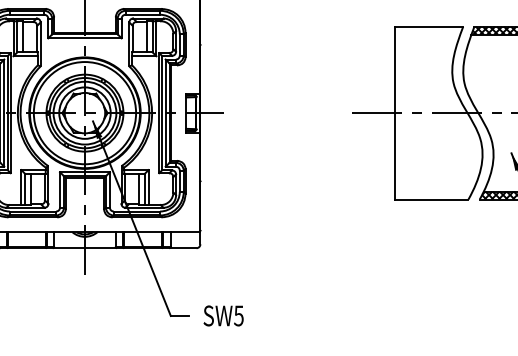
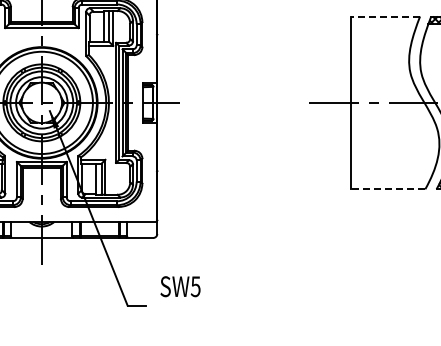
line: (428, 26) -> (385, 16), solid -> dashed
line: (431, 199) -> (388, 189), solid -> dashed
text: (223, 315) -> (180, 286), moved

